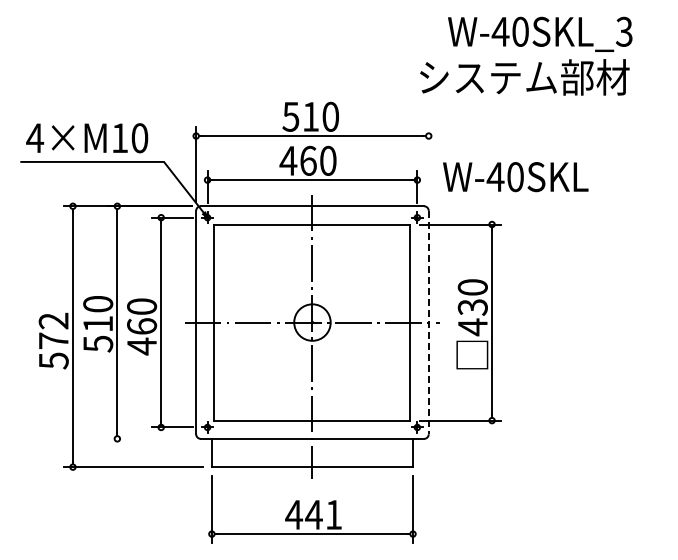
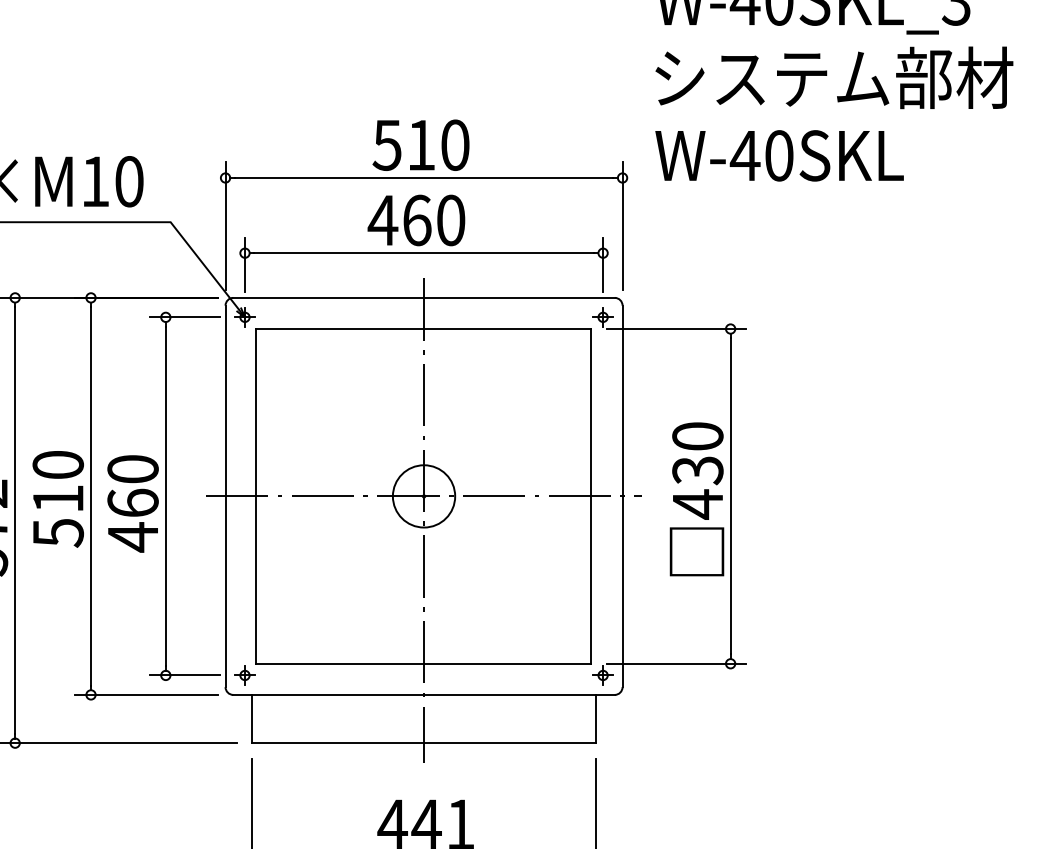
text: (524, 77) -> (833, 78), moved
line: (428, 163) -> (622, 224), added
text: (515, 177) -> (779, 156), moved
line: (428, 322) -> (622, 496), dashed -> solid
line: (149, 438) -> (145, 694), added

